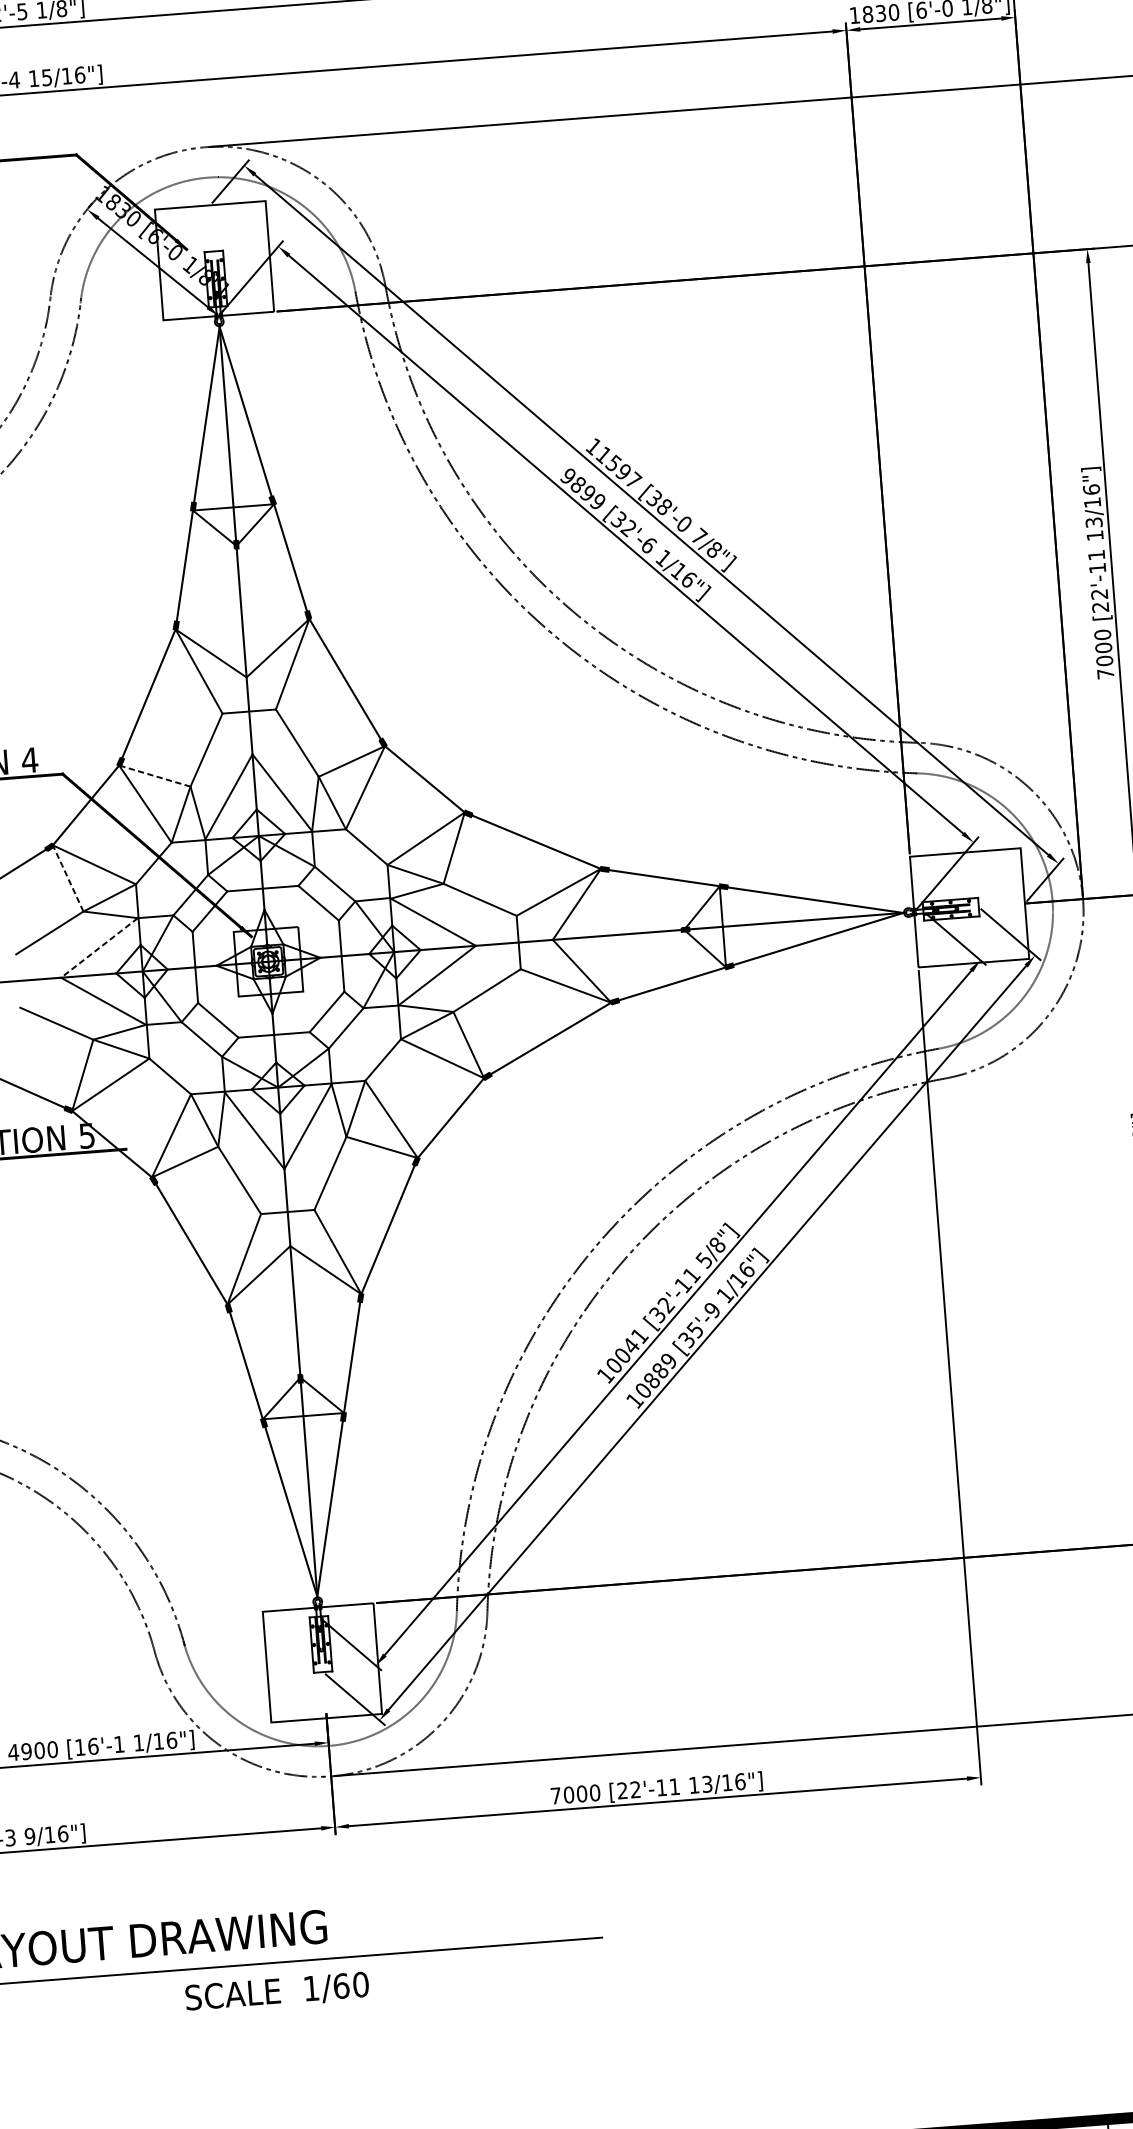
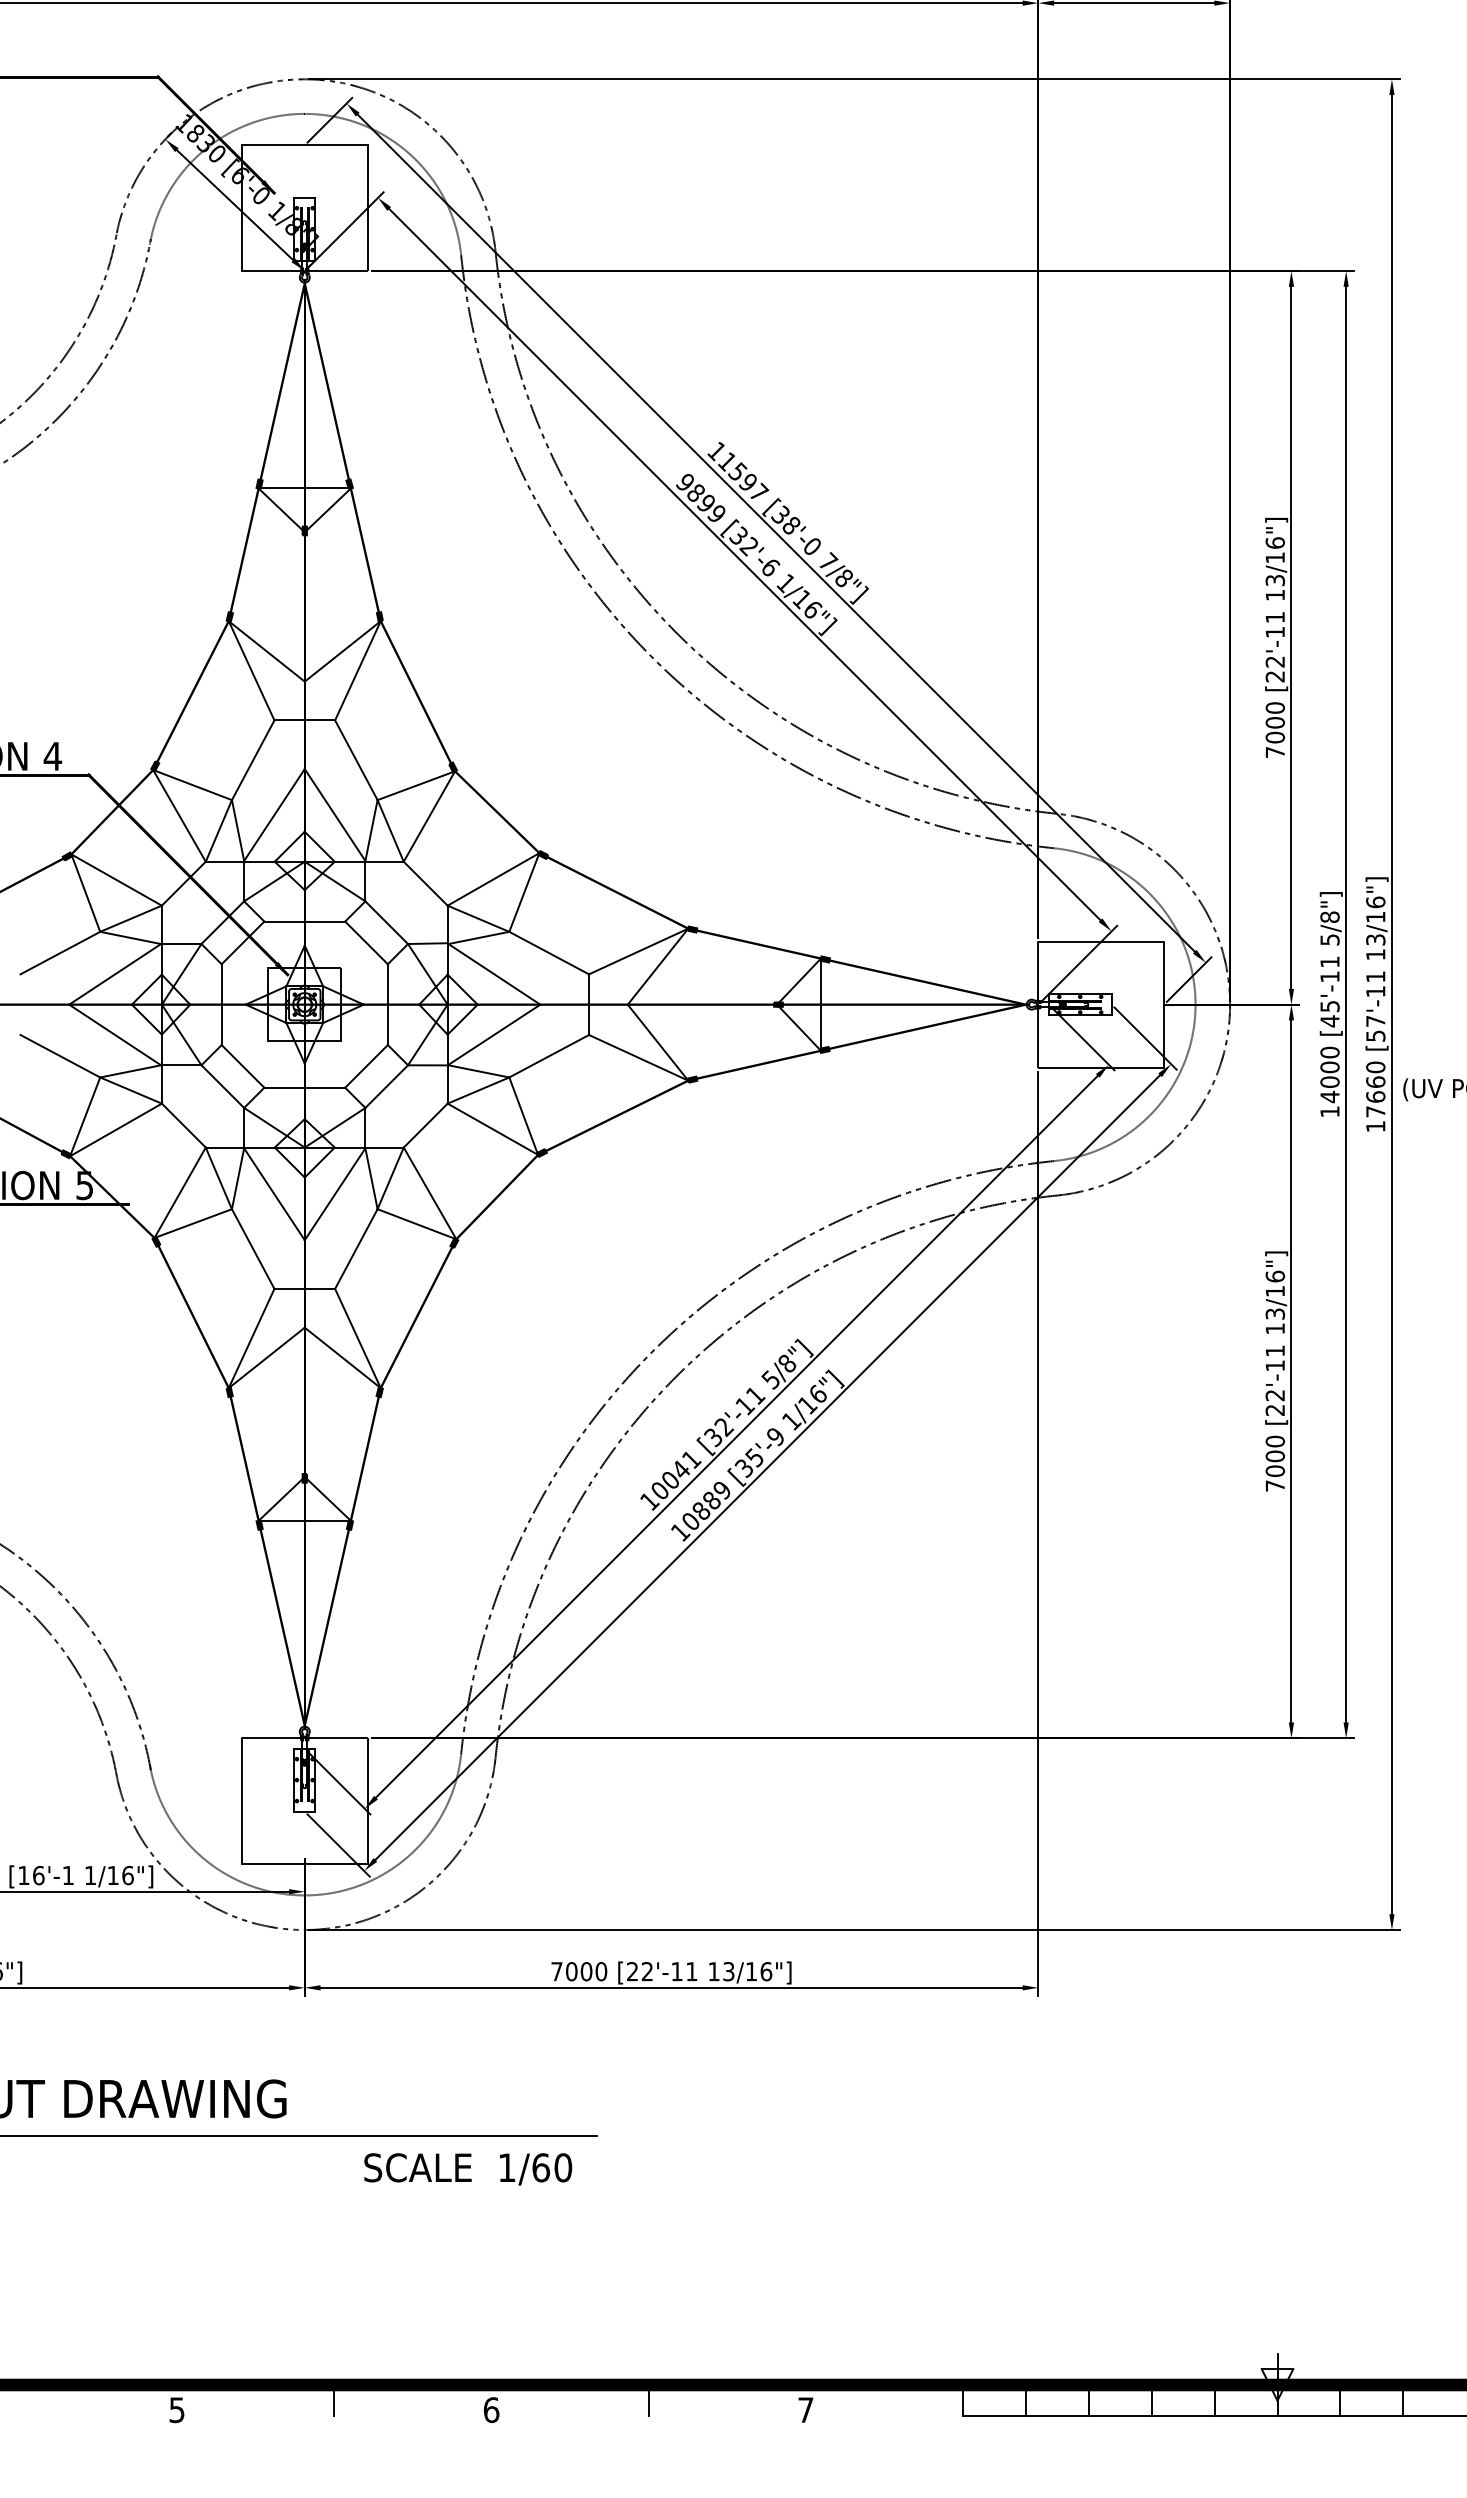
line: (154, 775) -> (192, 784), dashed -> solid
line: (67, 877) -> (85, 892), dashed -> solid
line: (98, 948) -> (114, 974), dashed -> solid
text: (277, 1992) -> (468, 2169), moved

